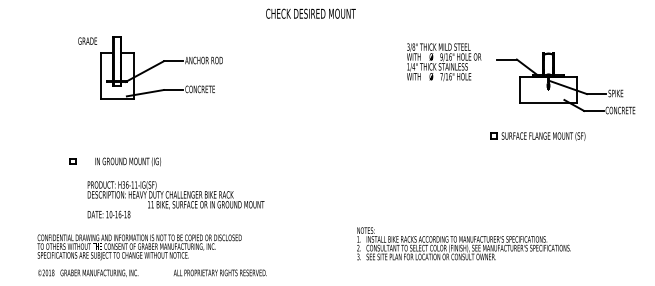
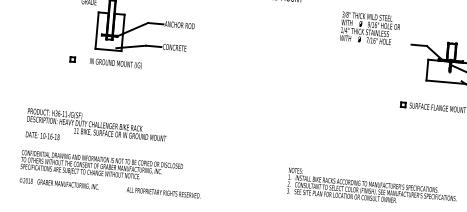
text: (444, 62) -> (370, 29), moved
part: (114, 161) -> (105, 62), moved
text: (175, 199) -> (96, 128), moved
text: (151, 255) -> (110, 174), moved

